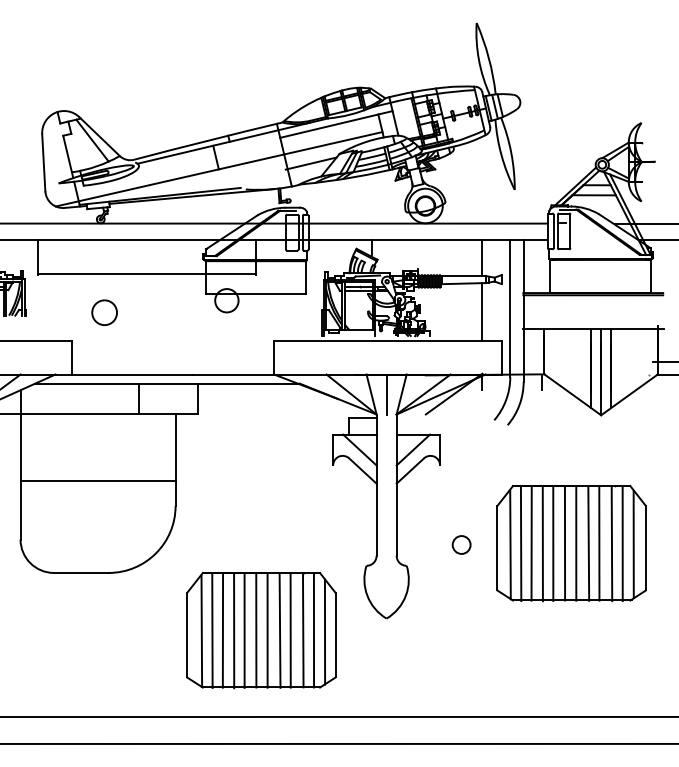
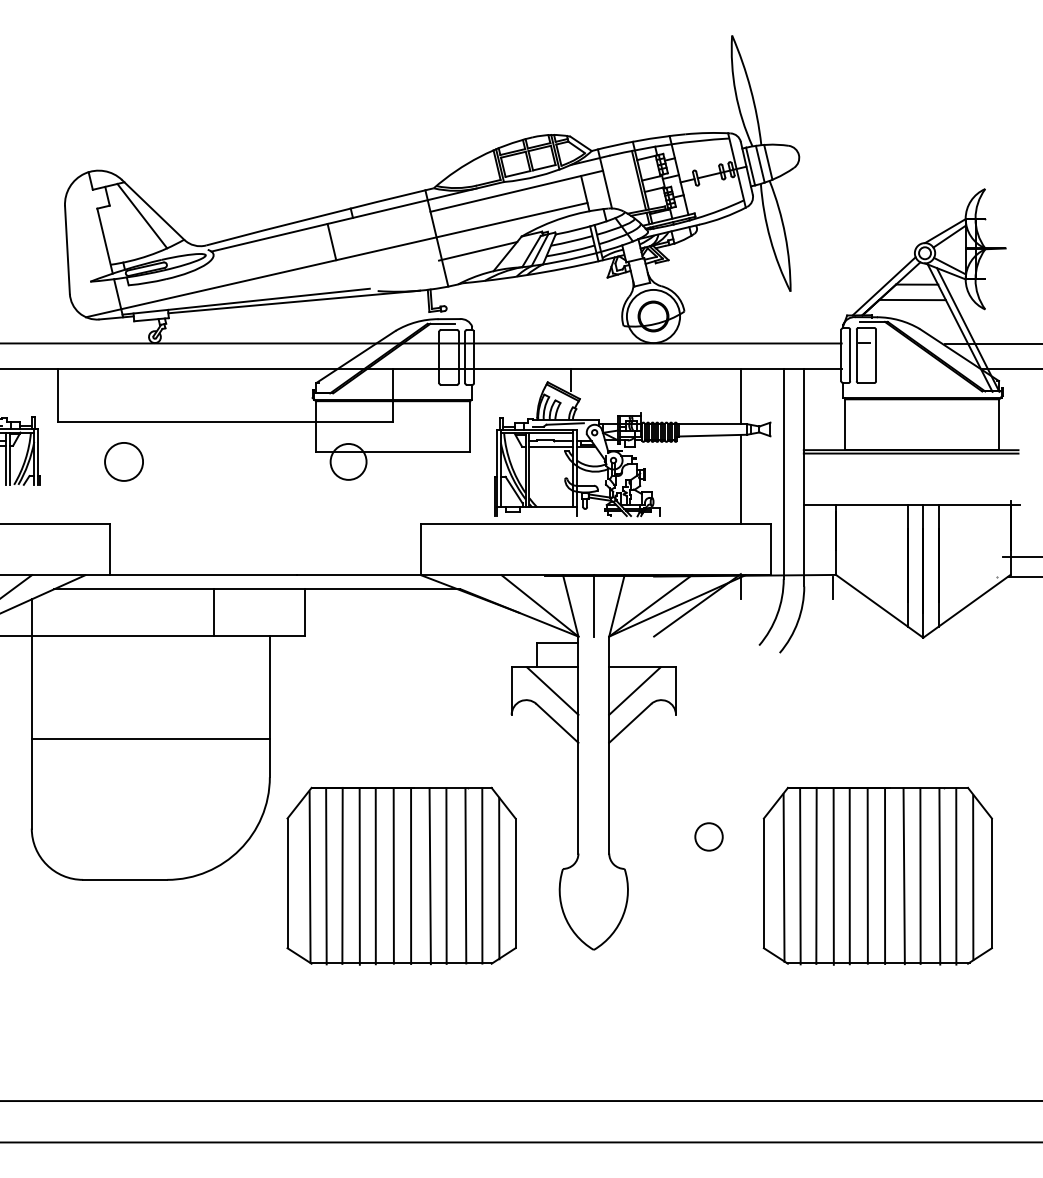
circle: (104, 312) -> (123, 461), moved
part: (571, 543) -> (877, 876), moved
part: (261, 630) -> (401, 876), moved

